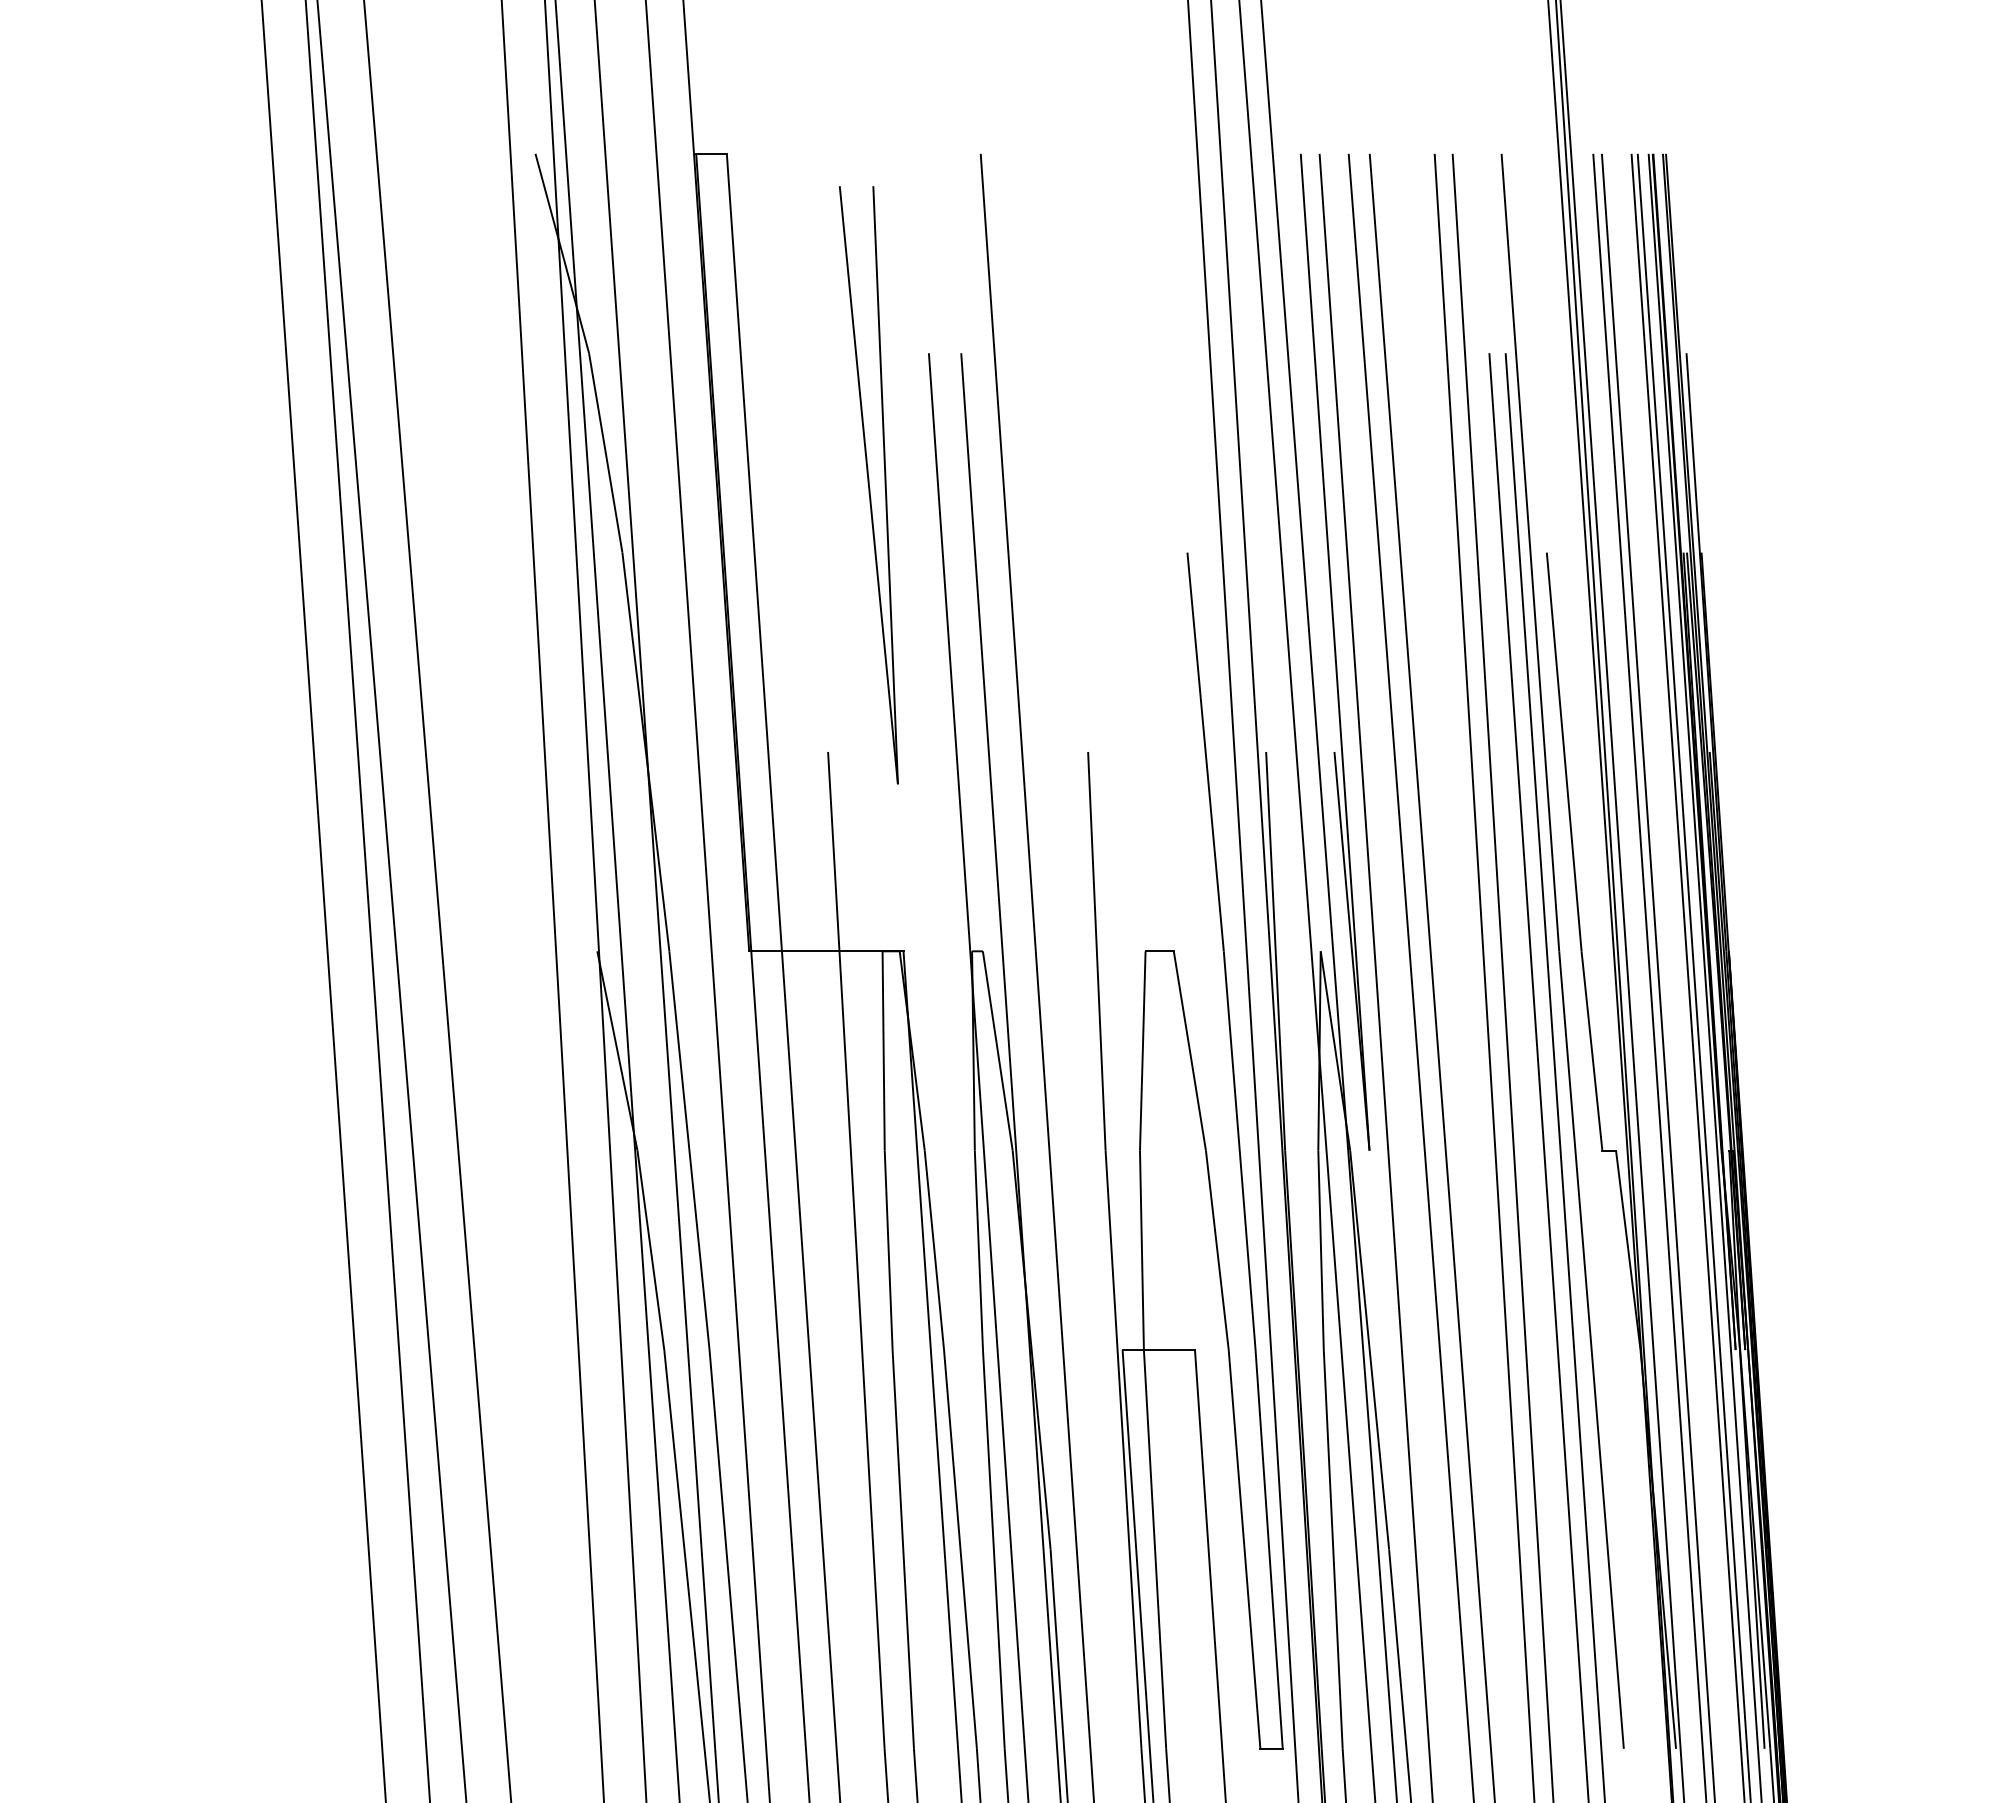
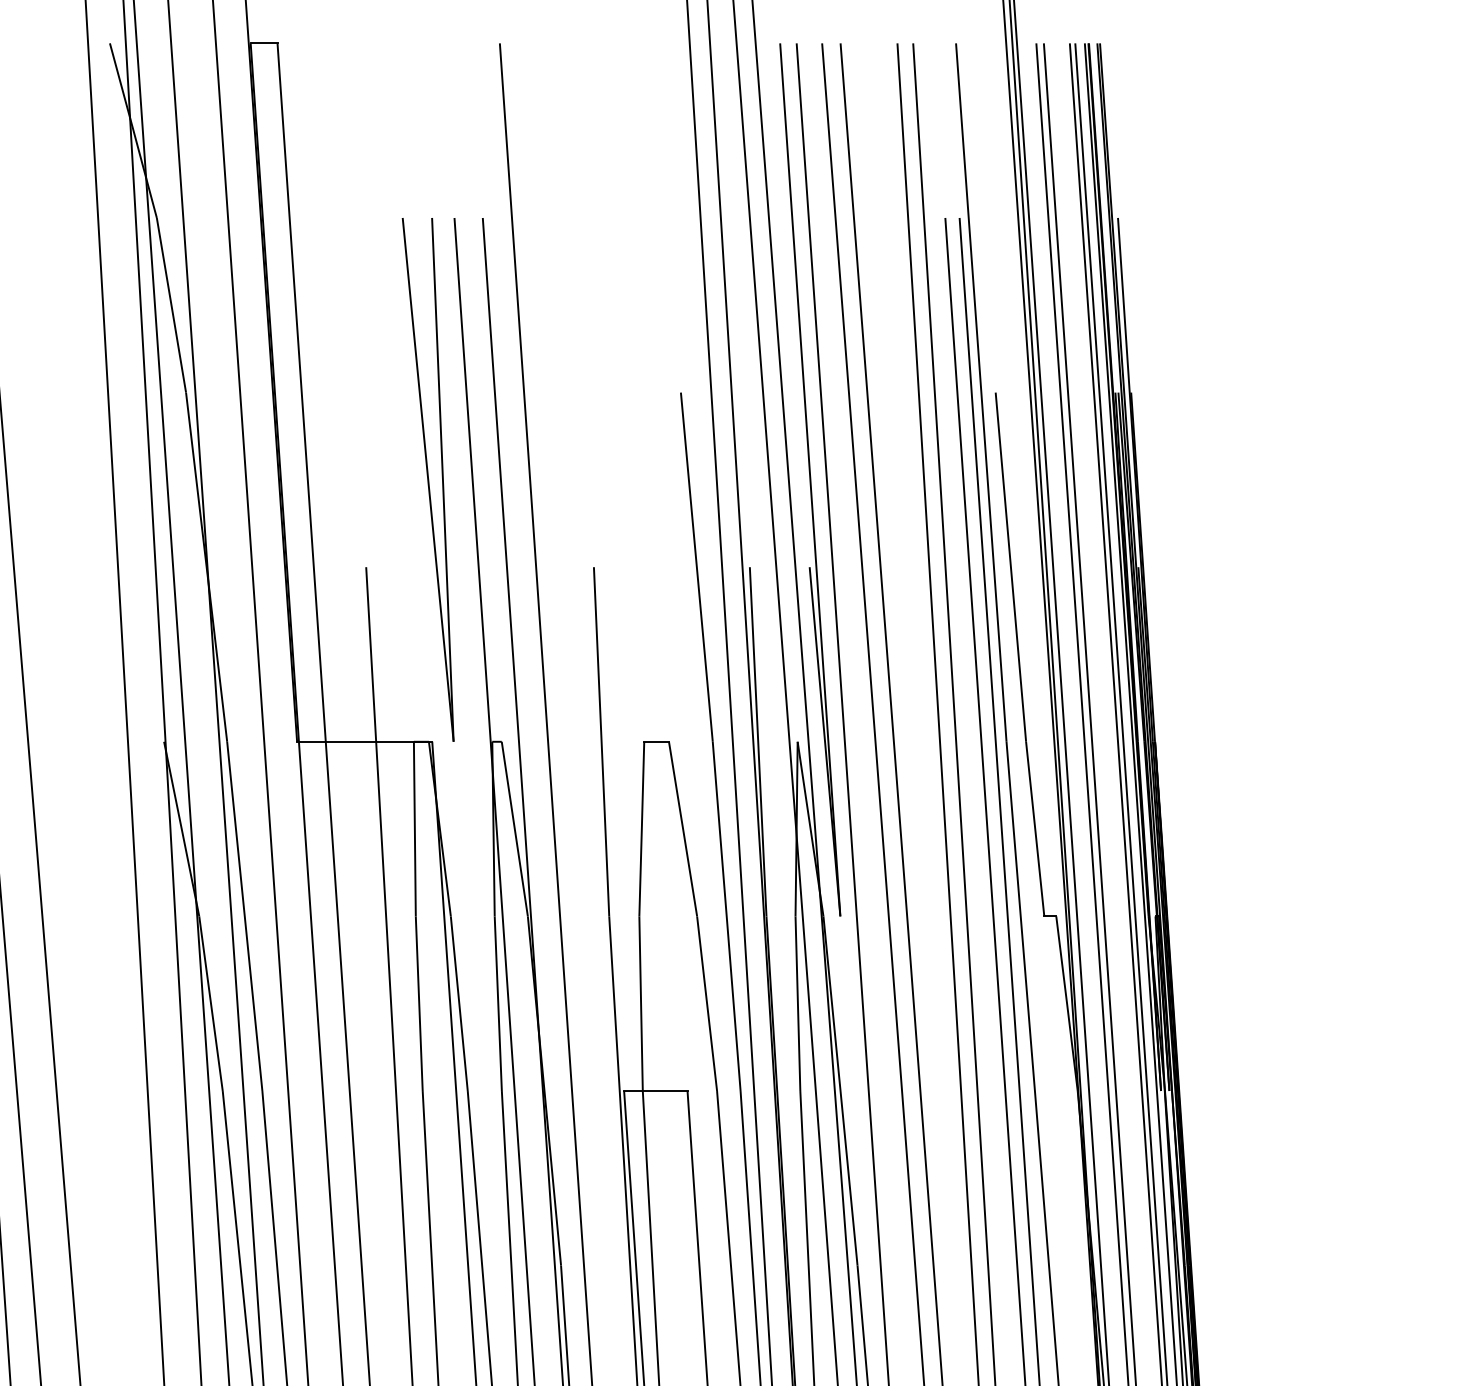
part: (868, 485) -> (427, 480), moved

